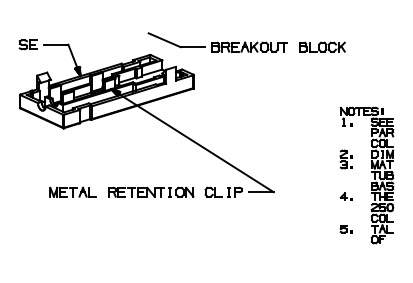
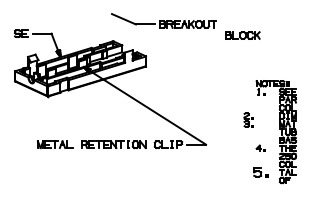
part: (217, 41) -> (163, 20), moved
part: (345, 158) -> (248, 119), moved
part: (345, 229) -> (260, 172), size x1.6

